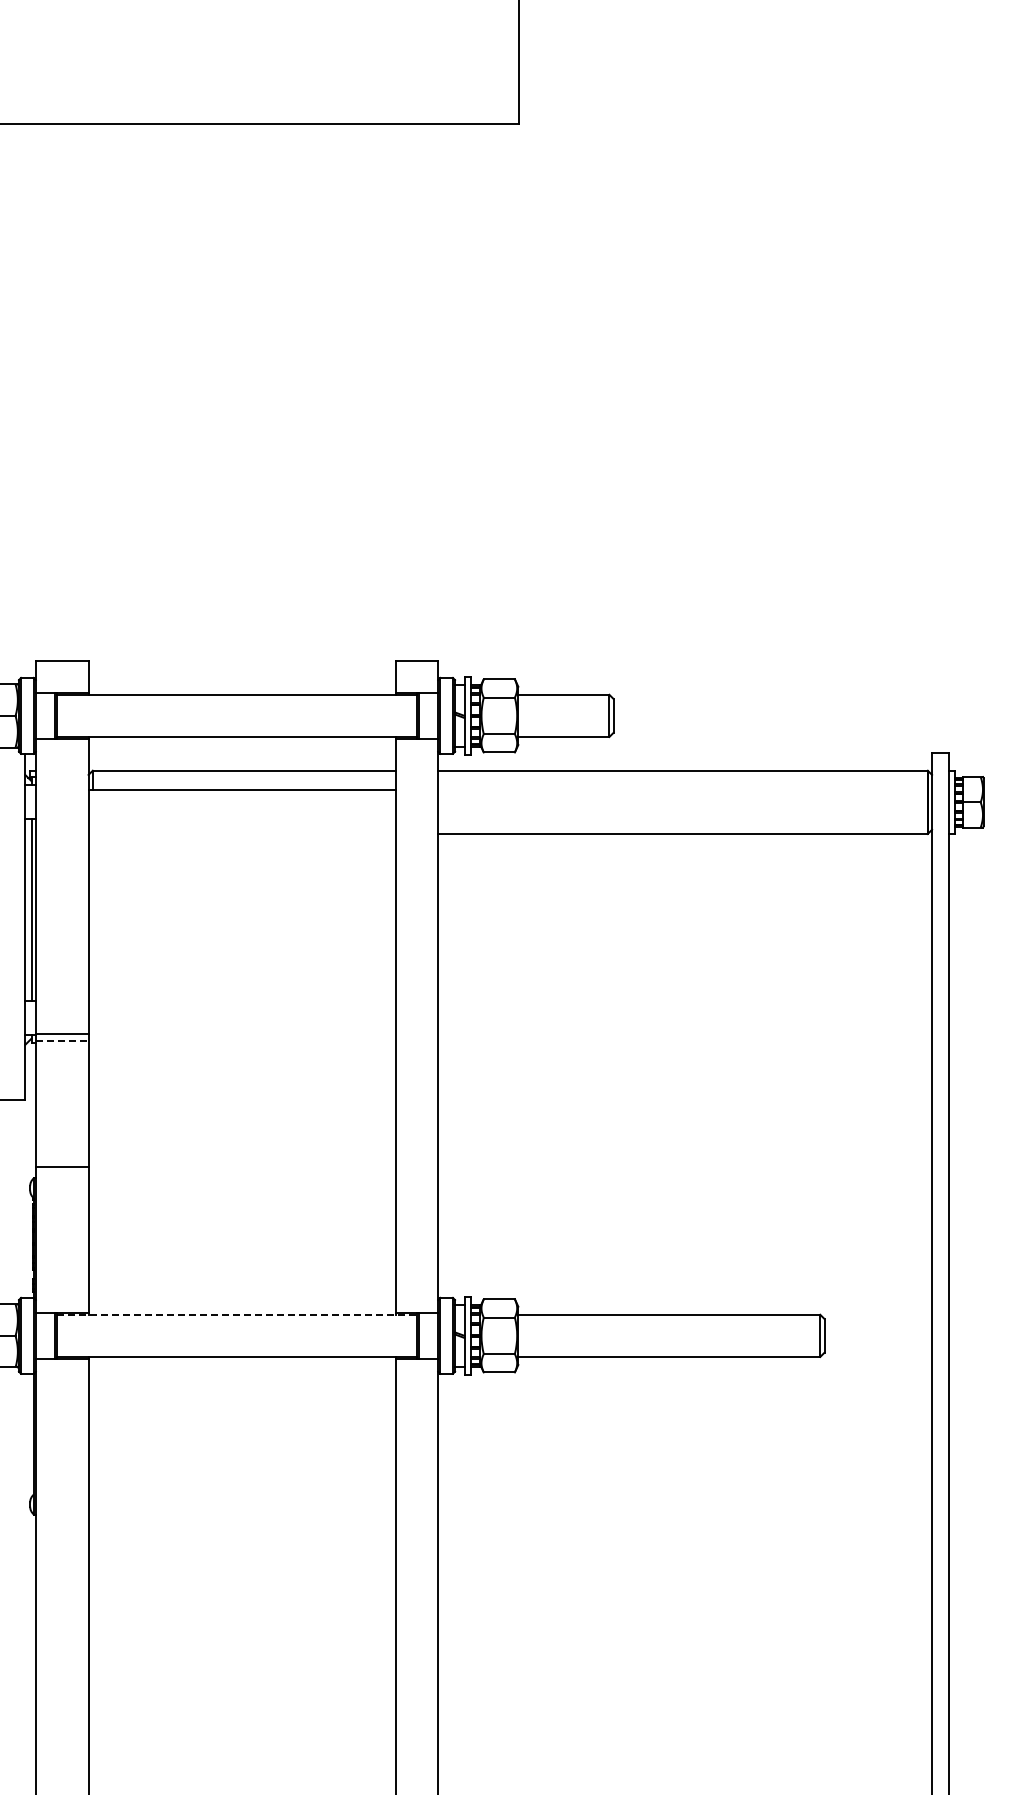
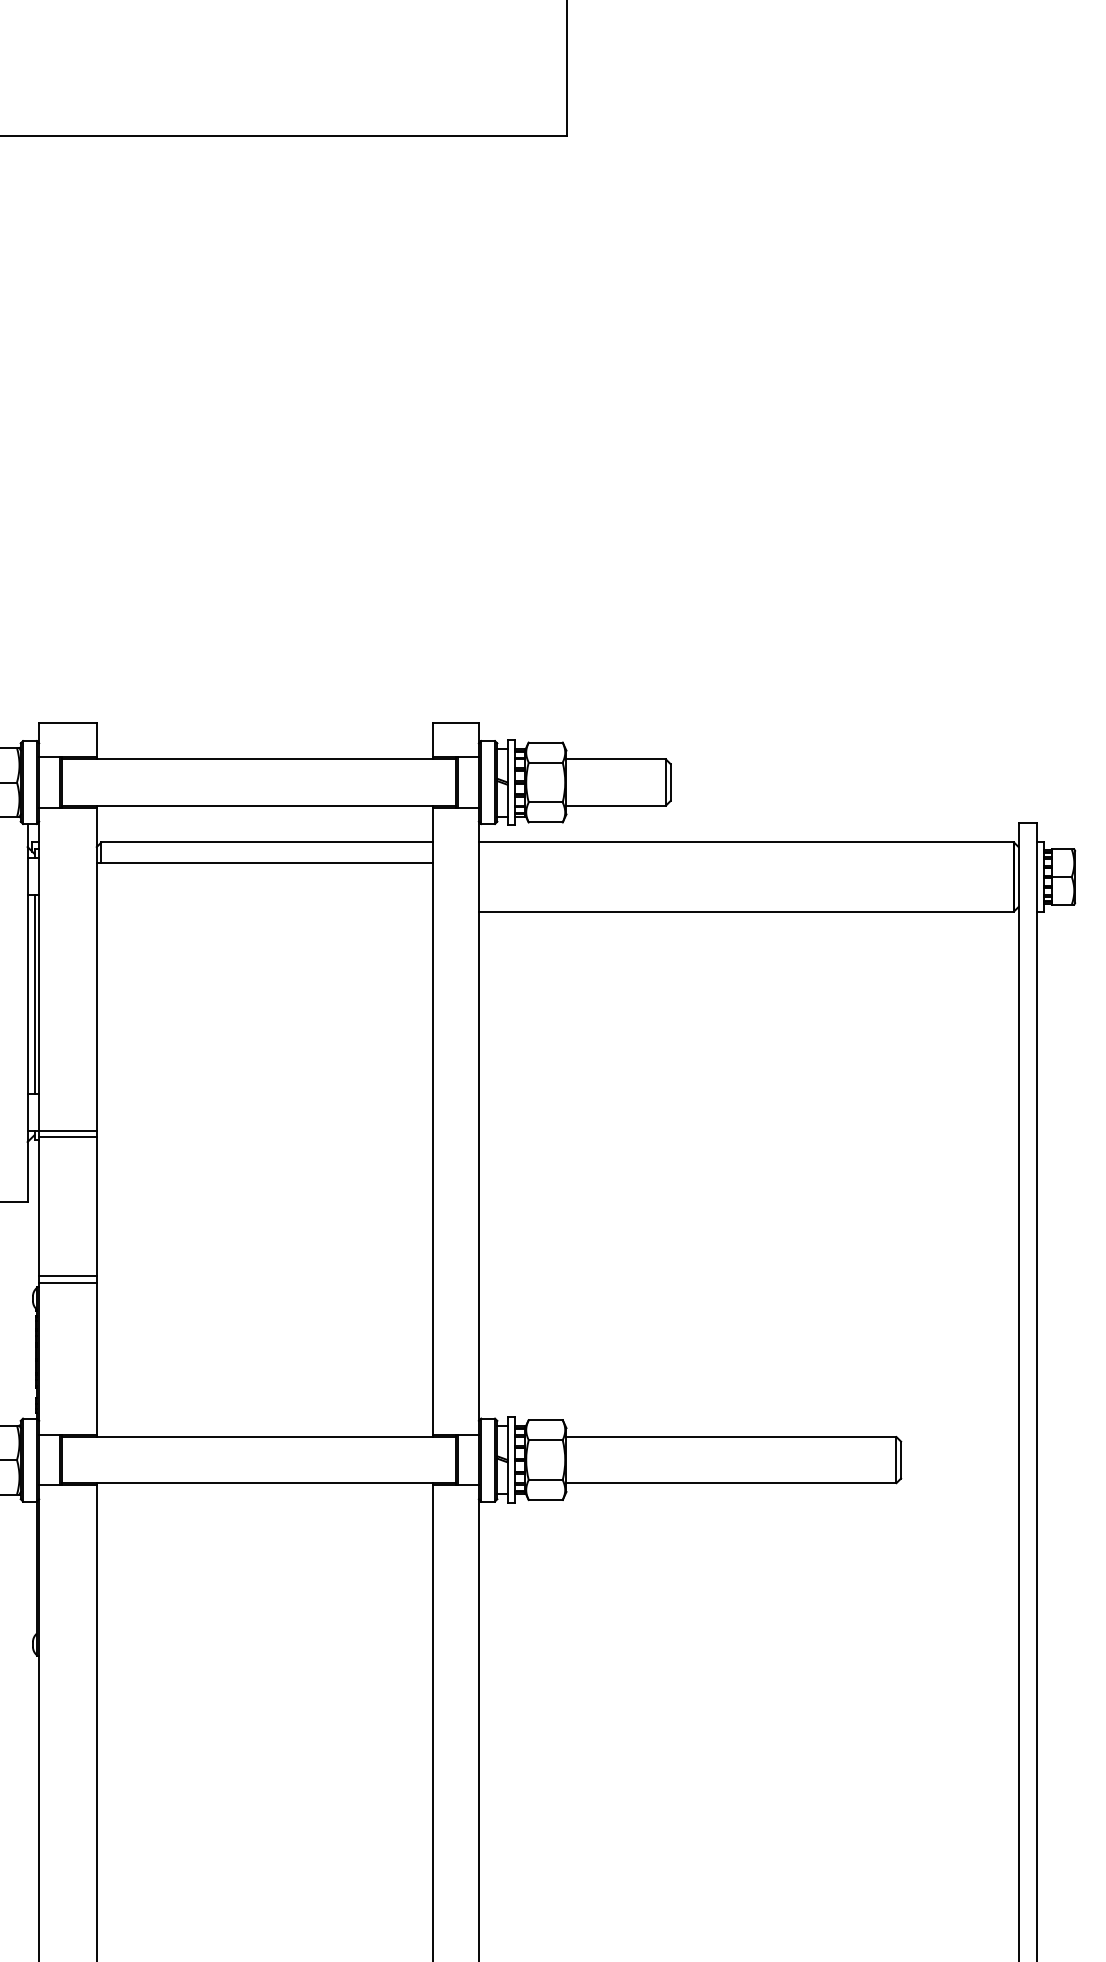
line: (62, 1040) -> (68, 1137), dashed -> solid
line: (61, 1173) -> (67, 1282), added
line: (237, 1314) -> (259, 1436), dashed -> solid

